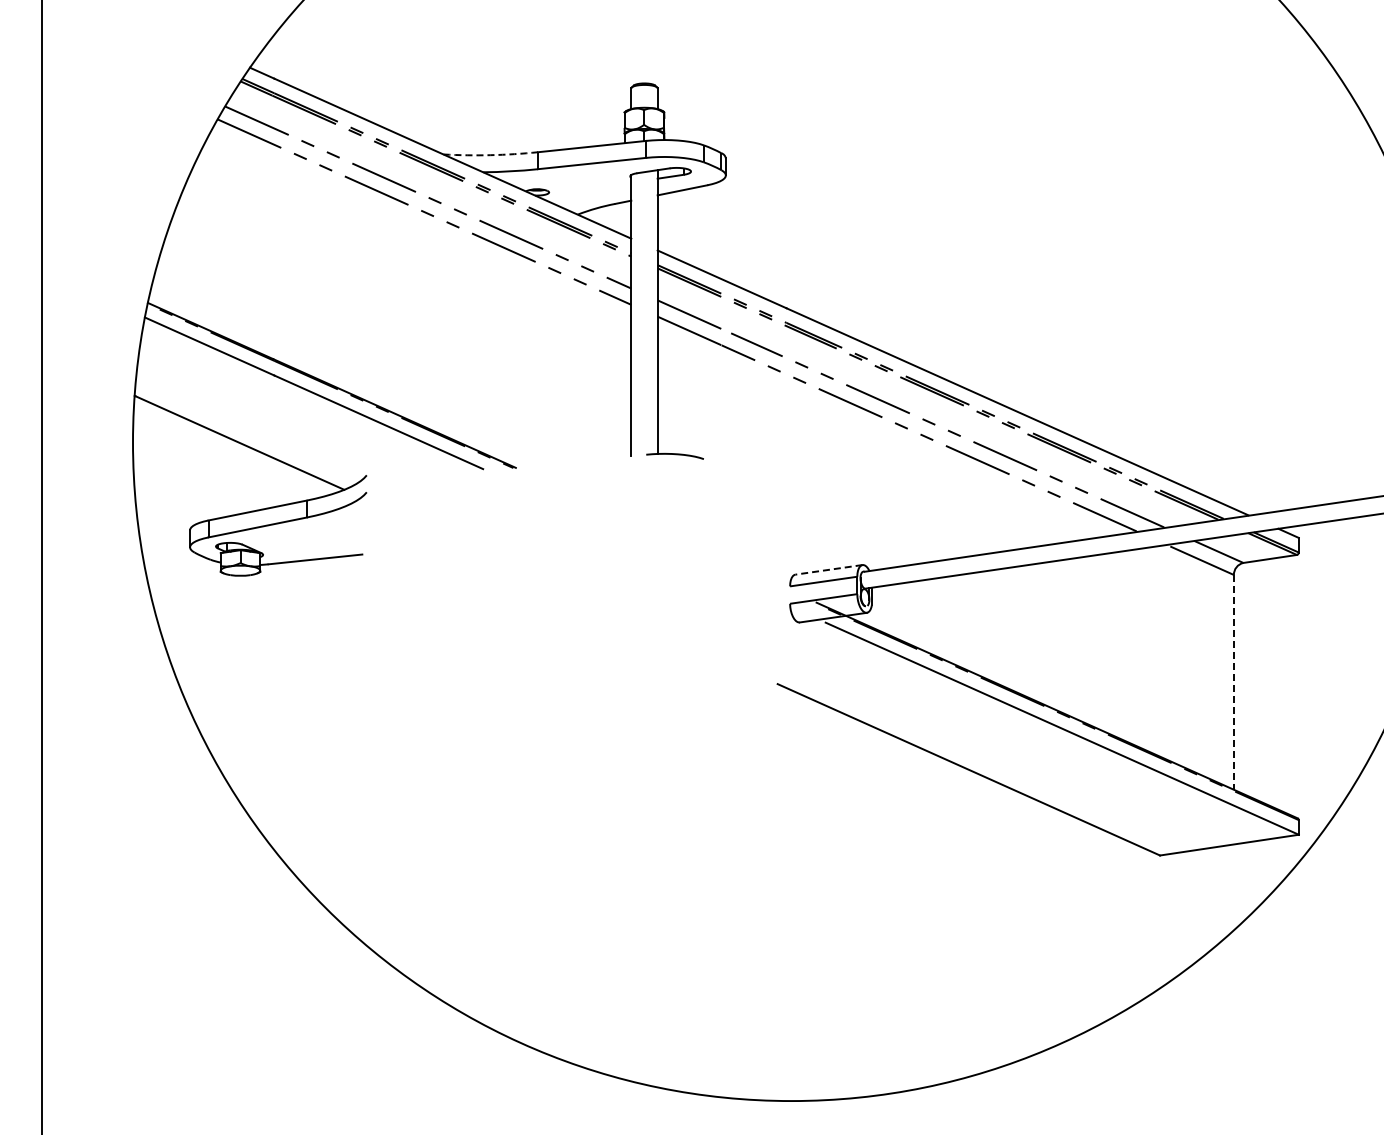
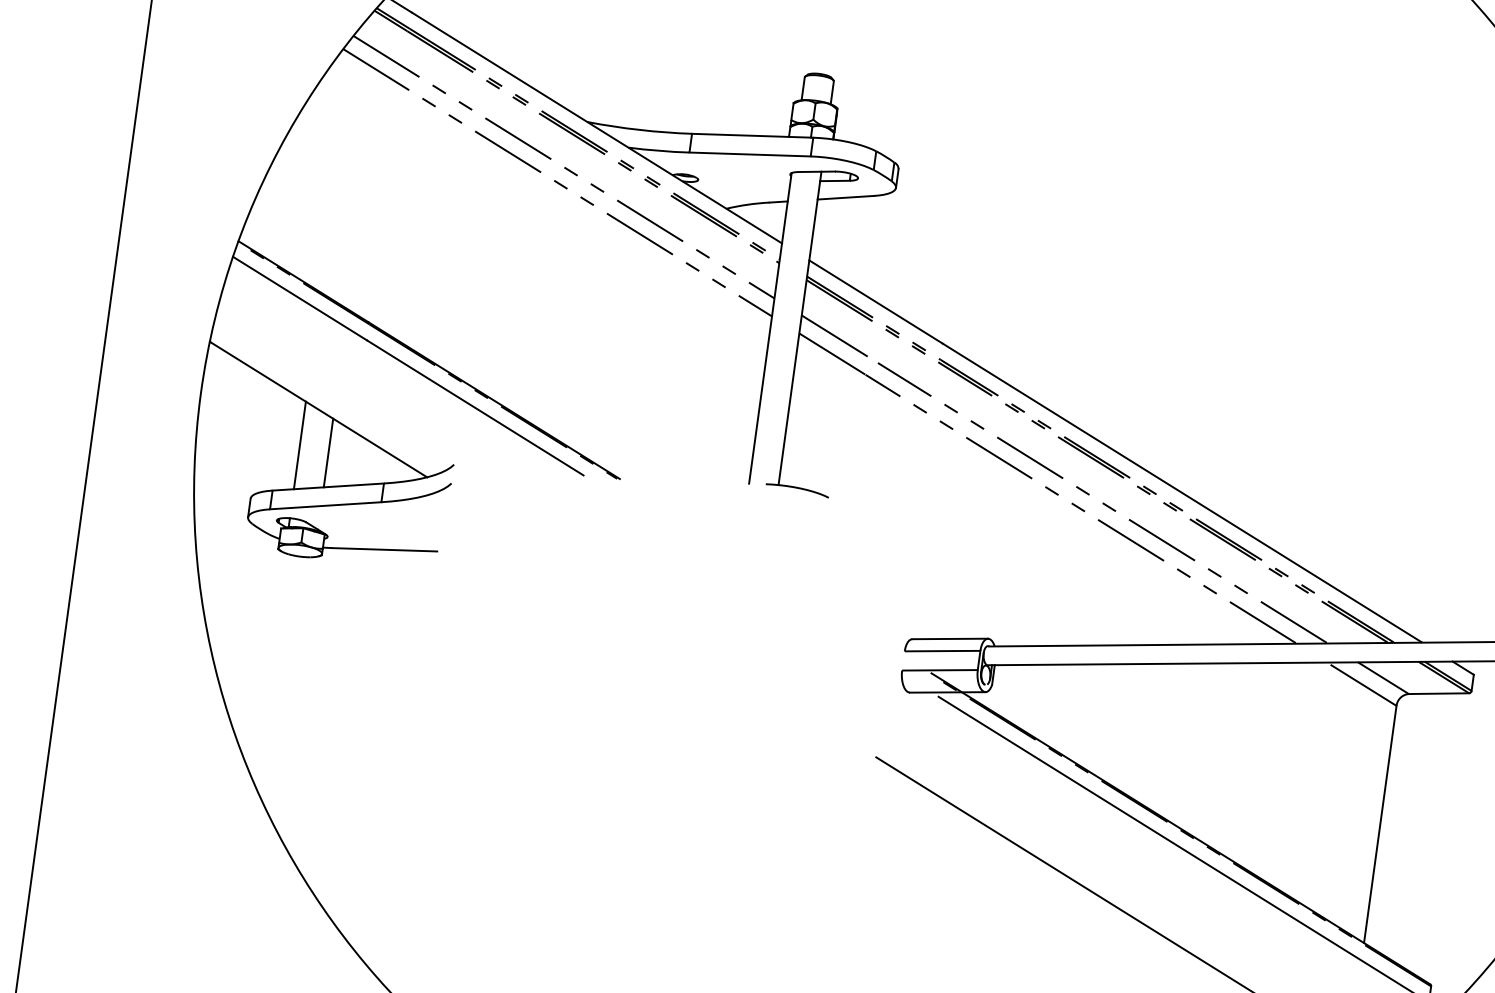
arc: (490, 155) -> (639, 130), dashed -> solid
line: (227, 476) -> (300, 444), added
line: (253, 480) -> (328, 453), added
line: (828, 569) -> (949, 638), dashed -> solid
line: (1233, 682) -> (1379, 824), dashed -> solid

